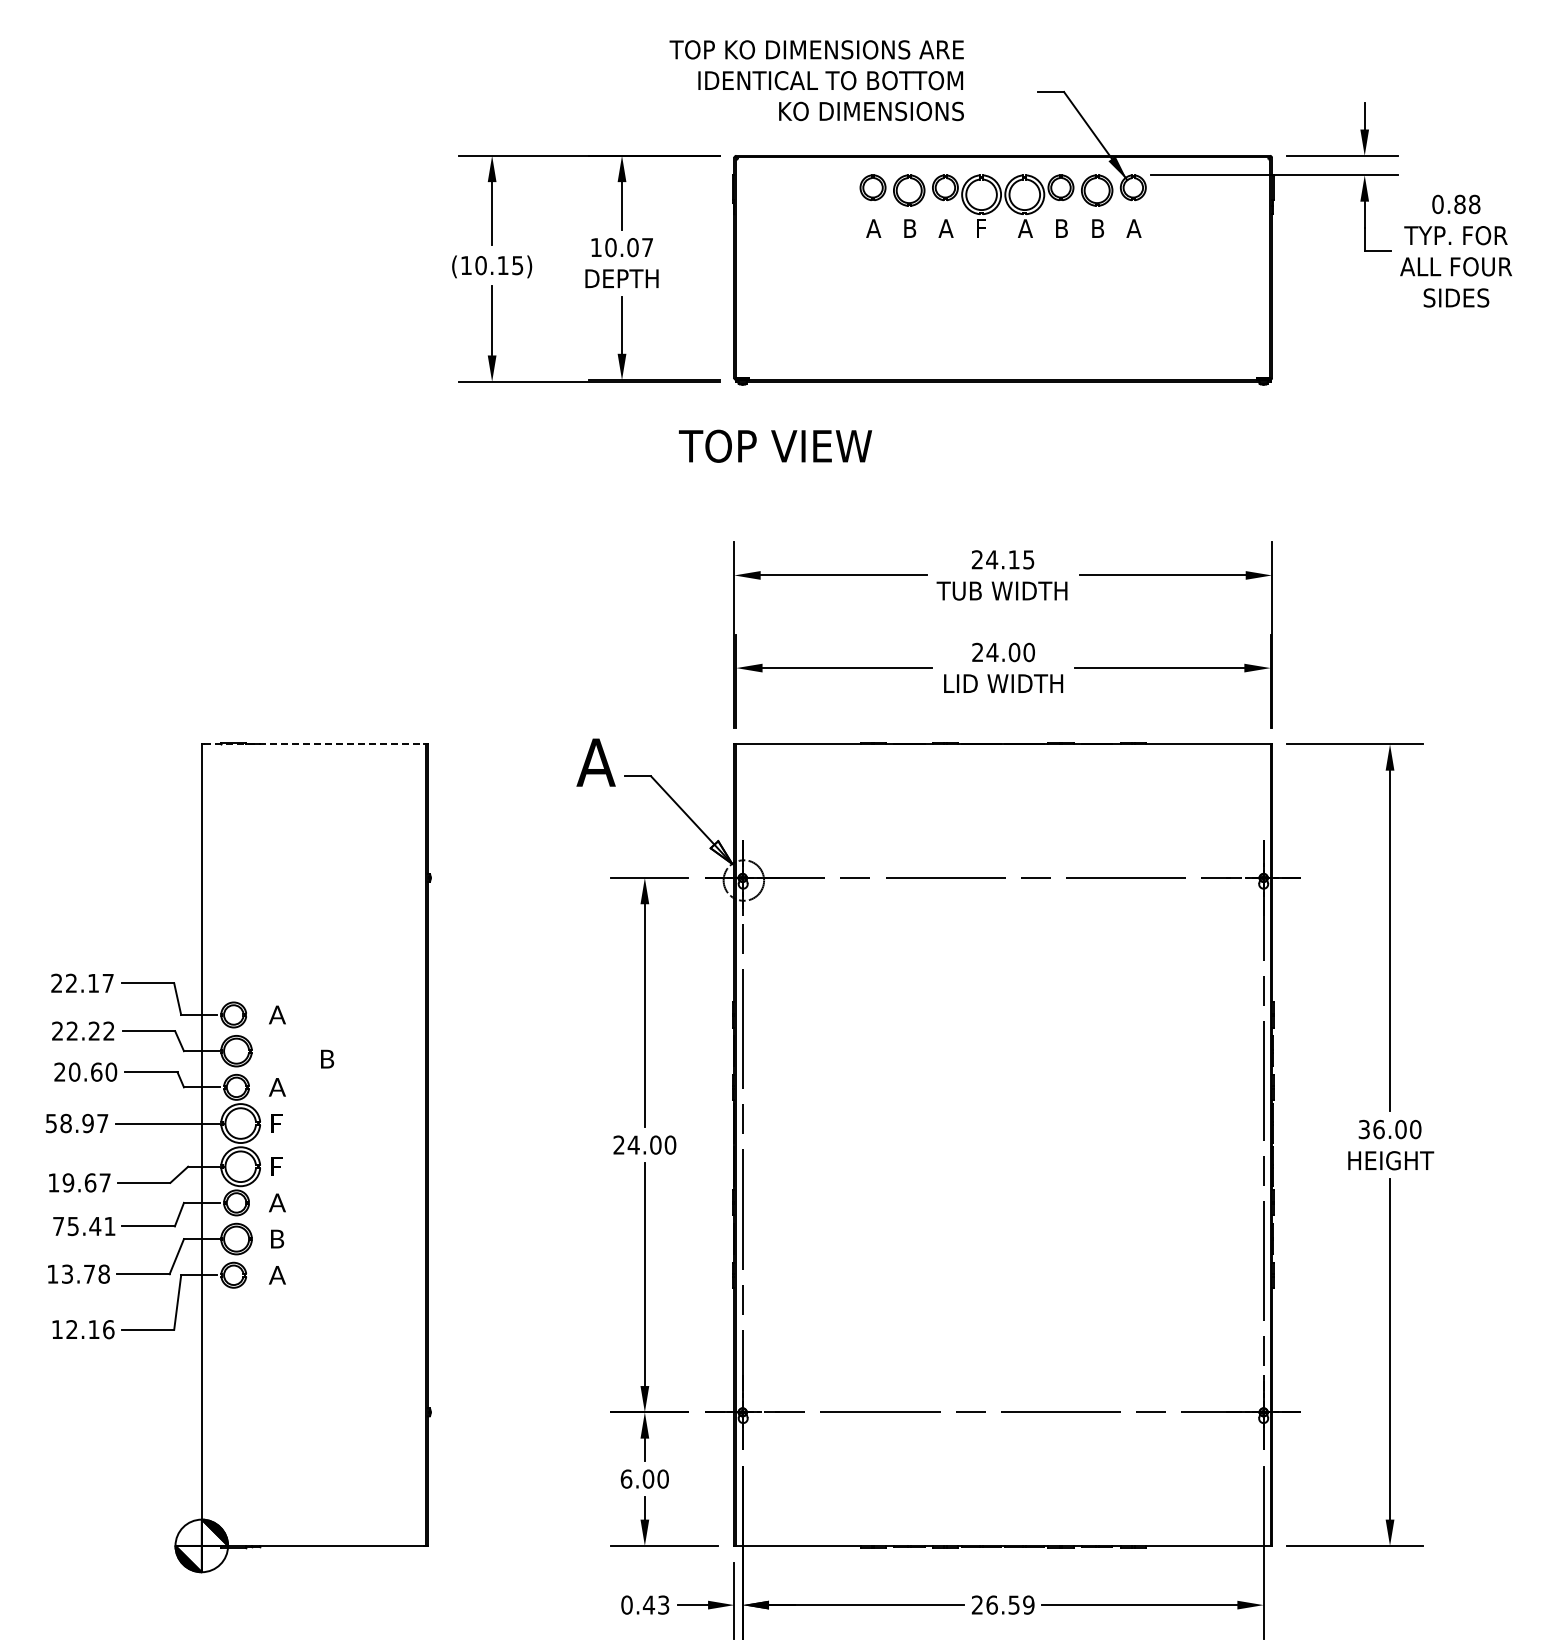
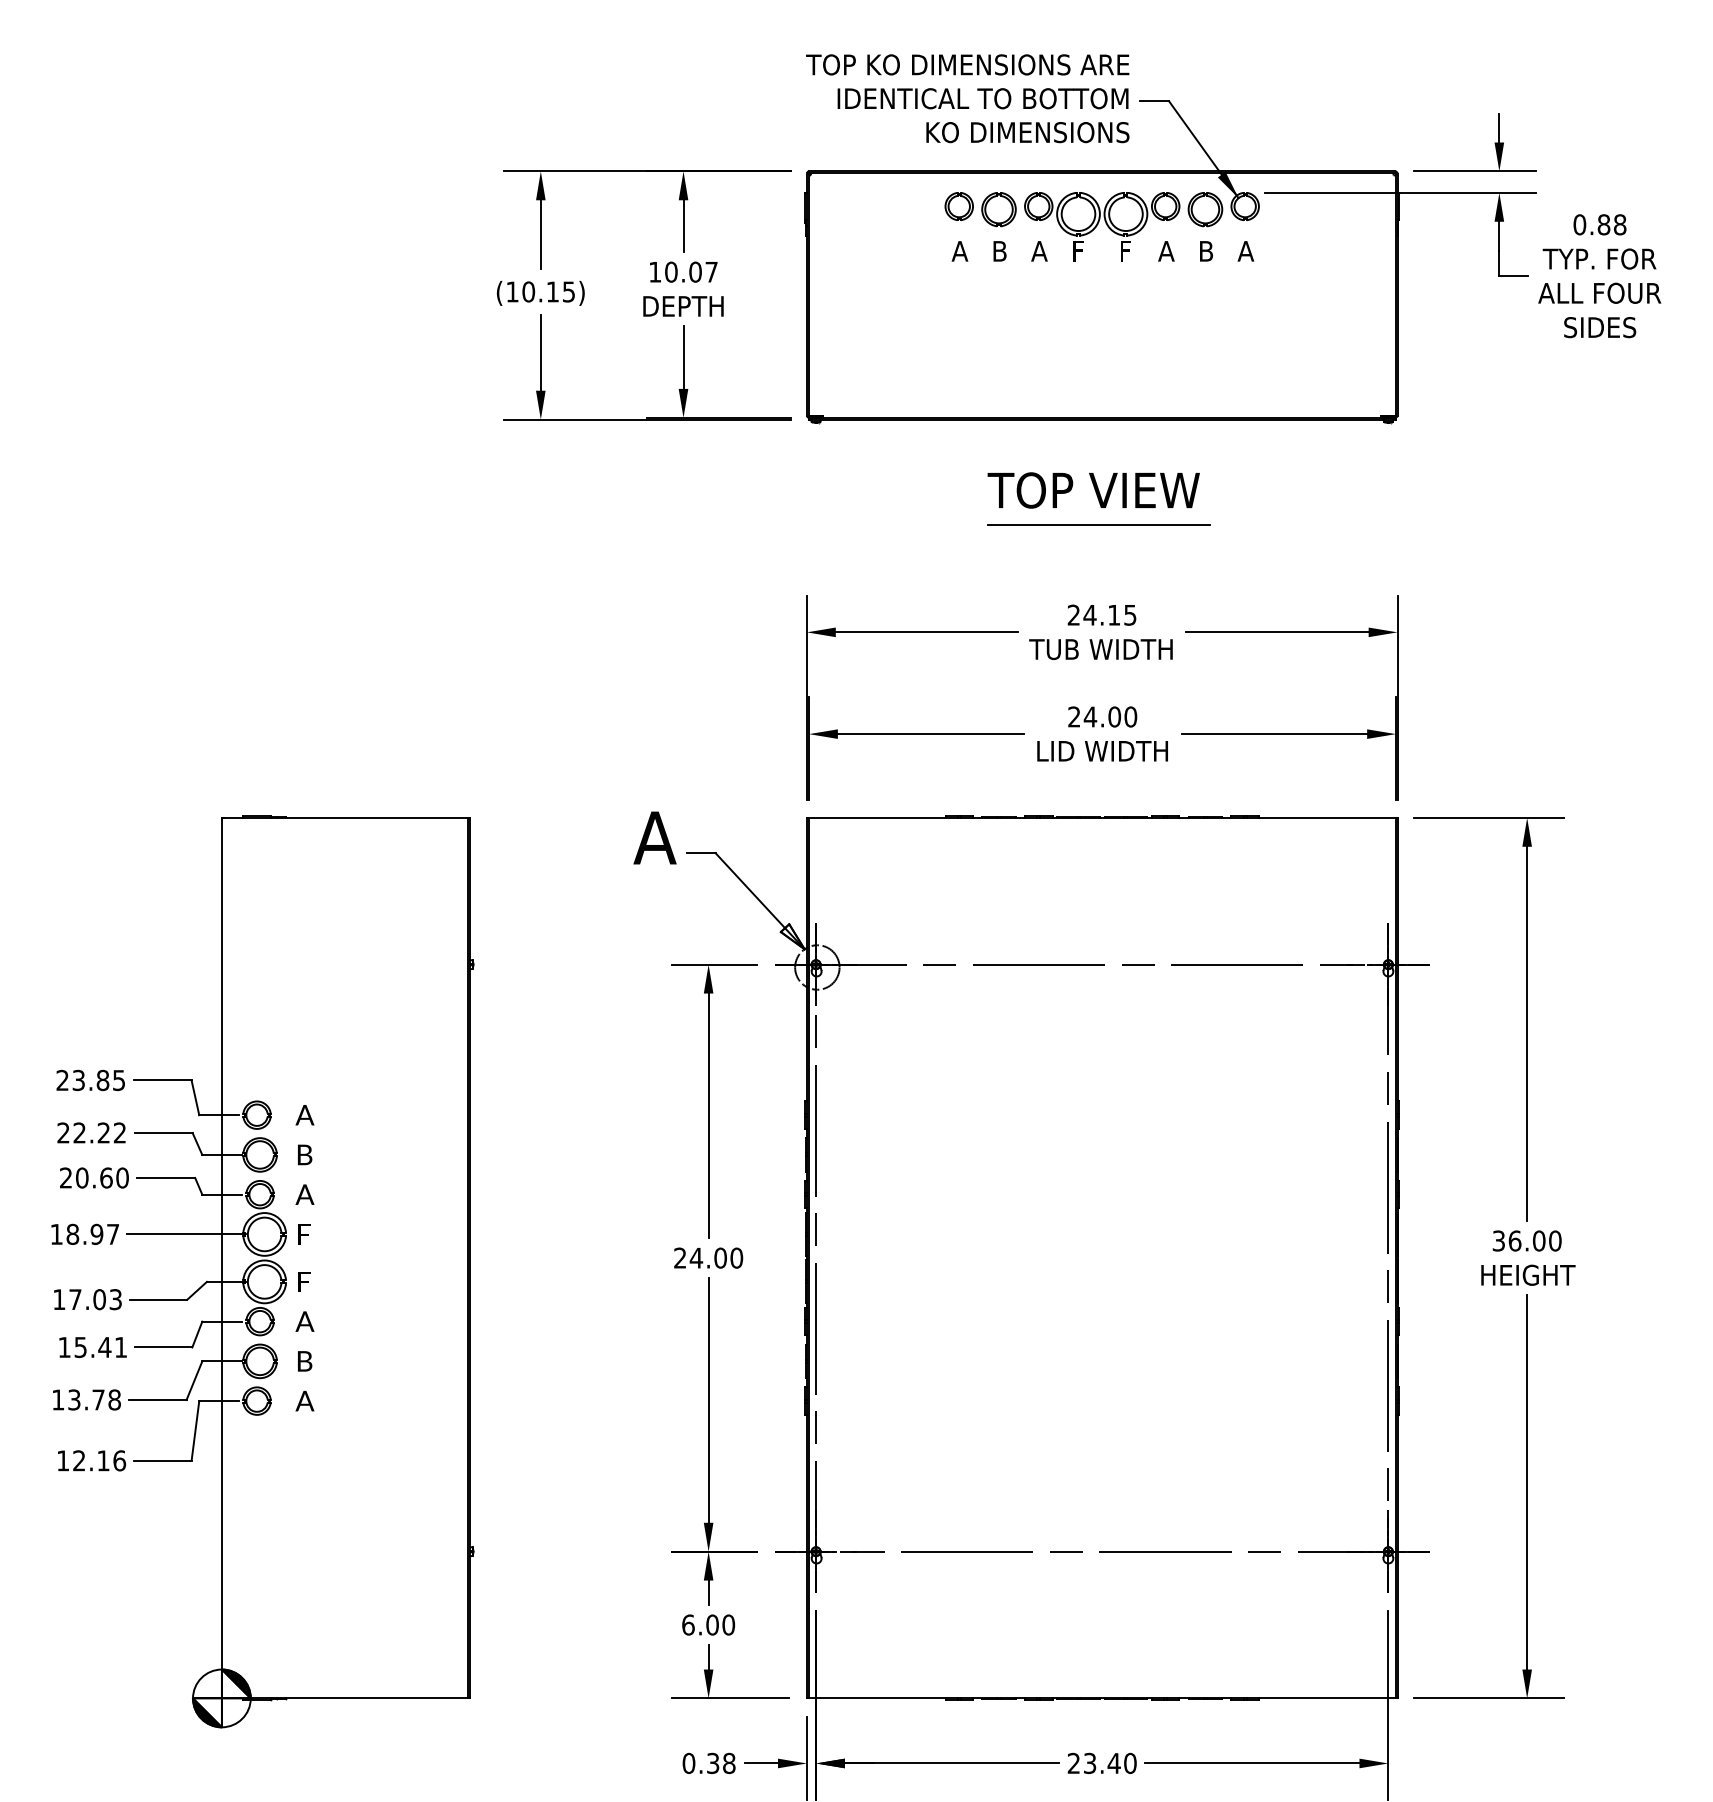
text: (816, 80) -> (967, 98), moved
text: (1025, 228) -> (1126, 251), A -> F
text: (1061, 228) -> (1166, 251), B -> A
text: (775, 445) -> (1093, 489), moved
line: (1000, 478) -> (1099, 525), added
line: (314, 744) -> (345, 818), dashed -> solid
text: (89, 982) -> (98, 1079), 22.17 -> 23.85
text: (327, 1058) -> (305, 1154), moved
text: (51, 1123) -> (56, 1234), 58.97 -> 18.97
text: (86, 1182) -> (95, 1299), 19.67 -> 17.03
text: (58, 1226) -> (64, 1347), 75.41 -> 15.41
text: (655, 1604) -> (720, 1762), 0.43 -> 0.38
text: (1010, 1604) -> (1110, 1762), 26.59 -> 23.40

